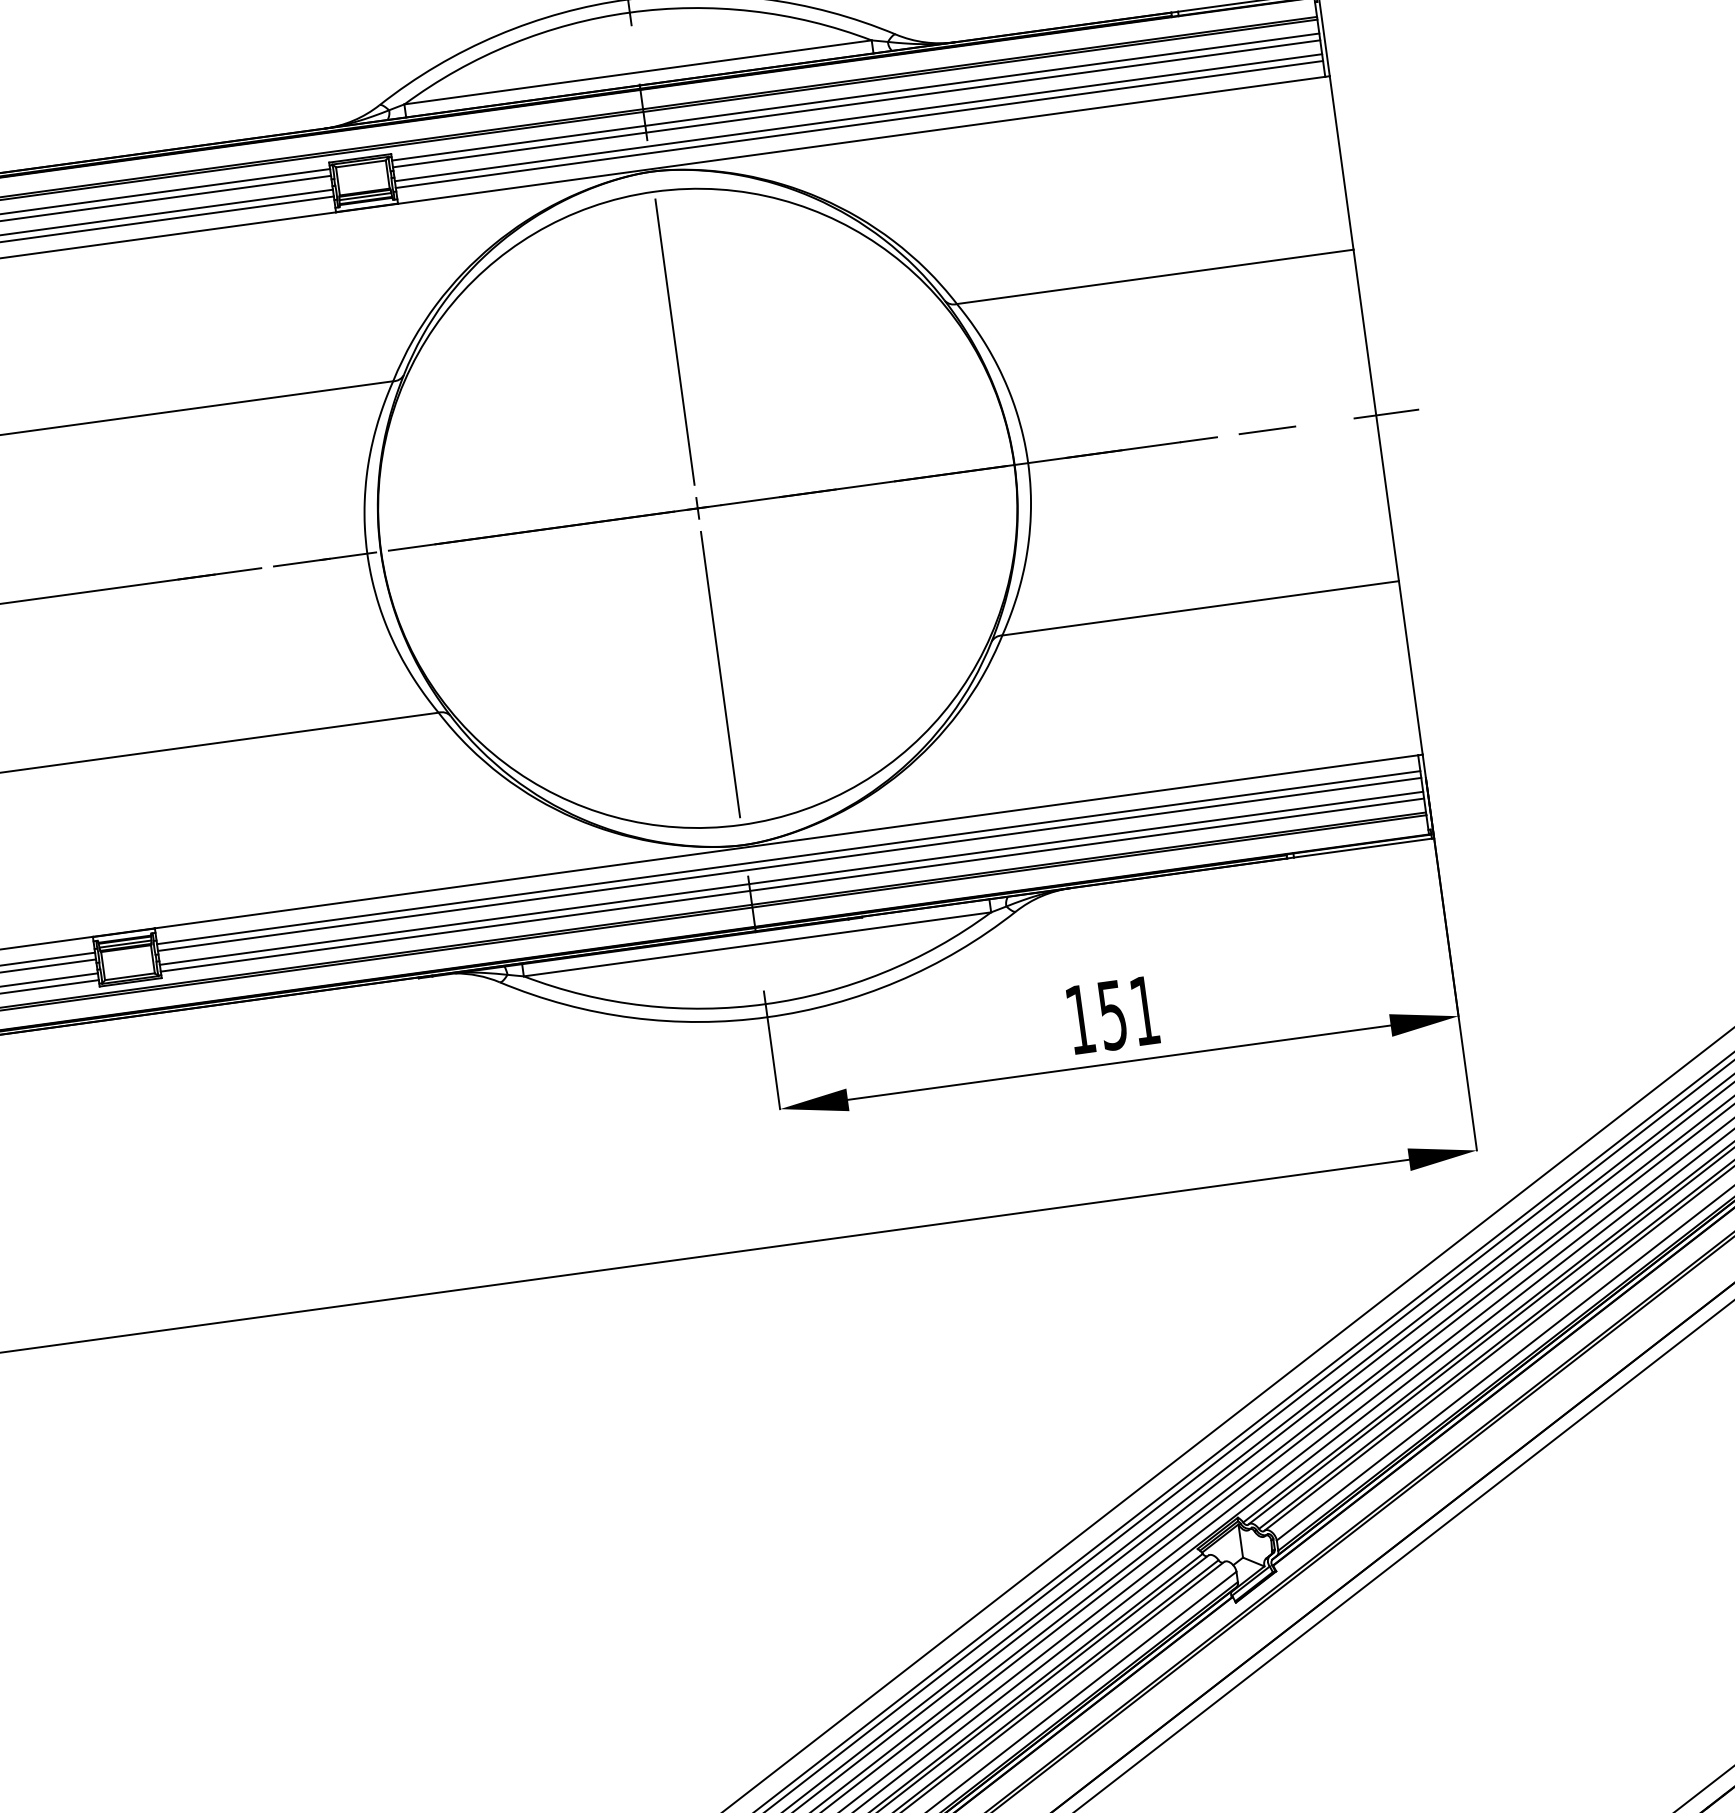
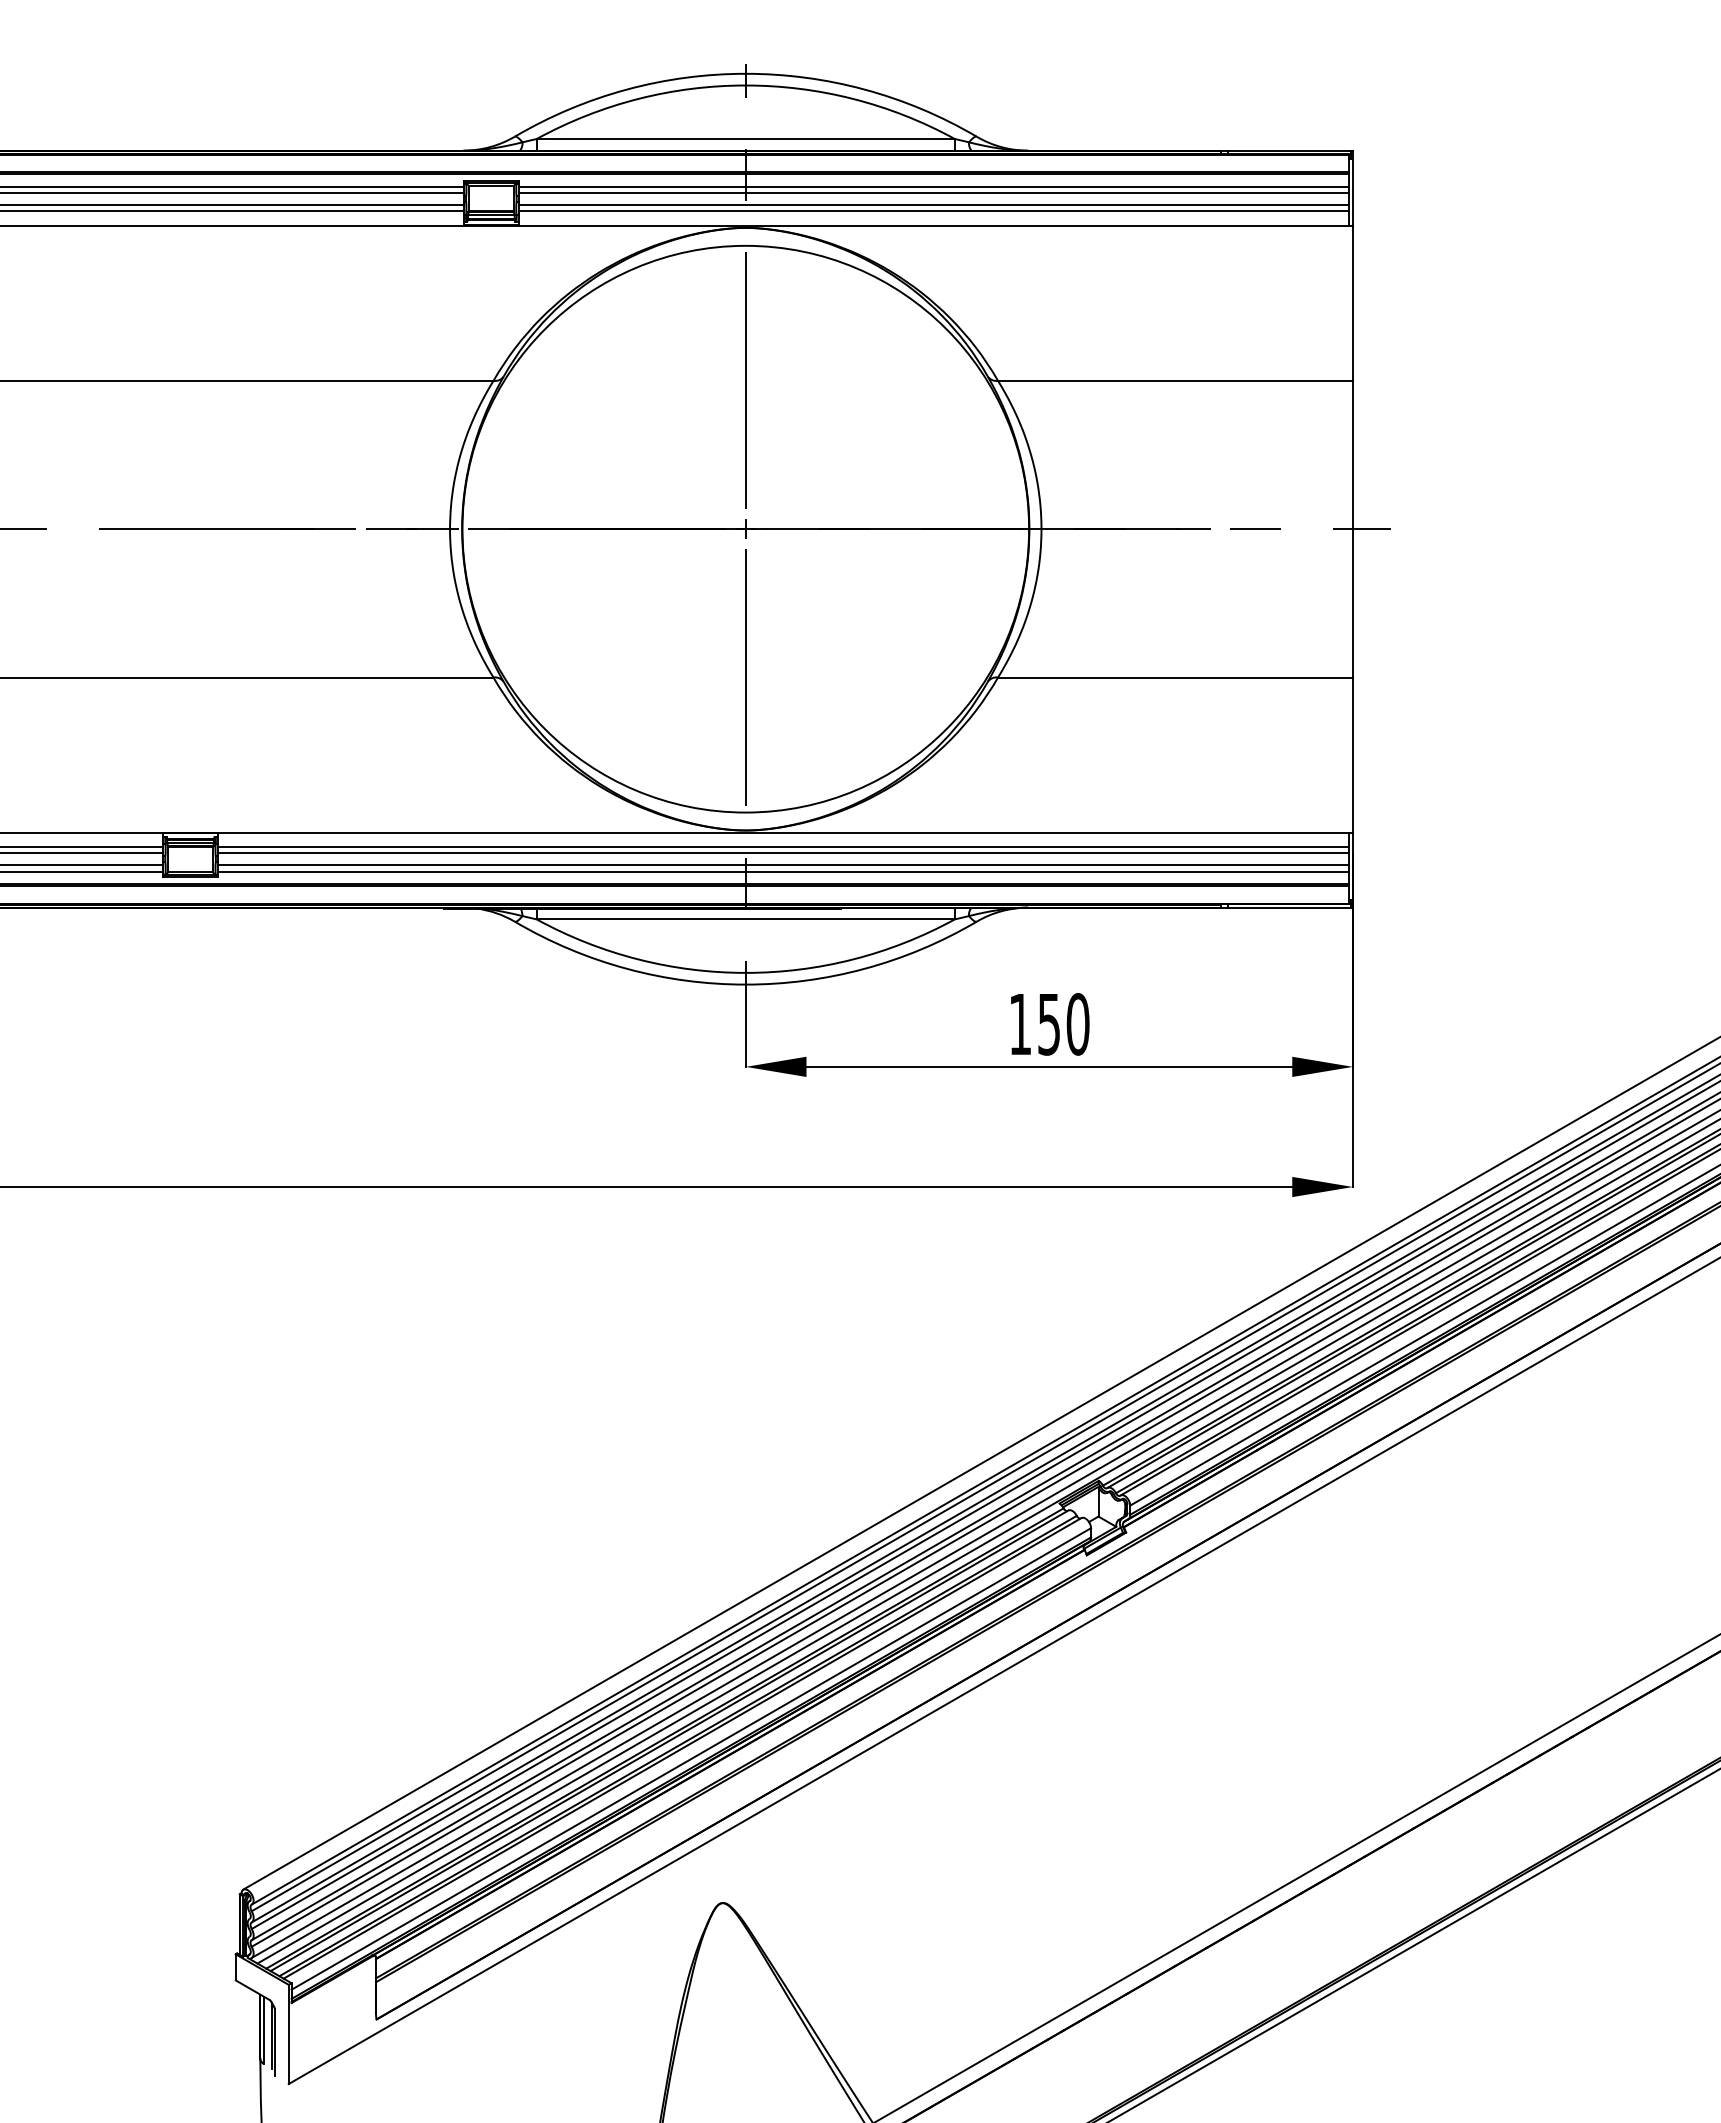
text: (1144, 1011) -> (1077, 1024), 151 -> 150

